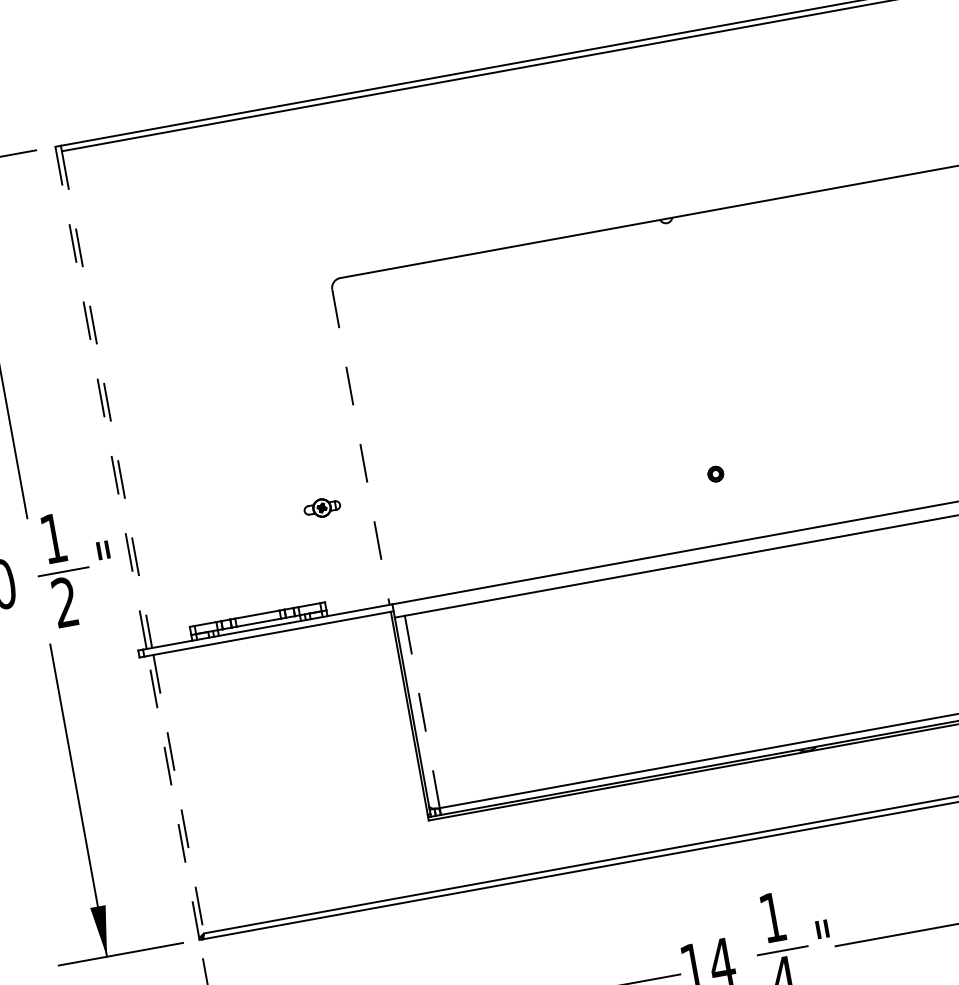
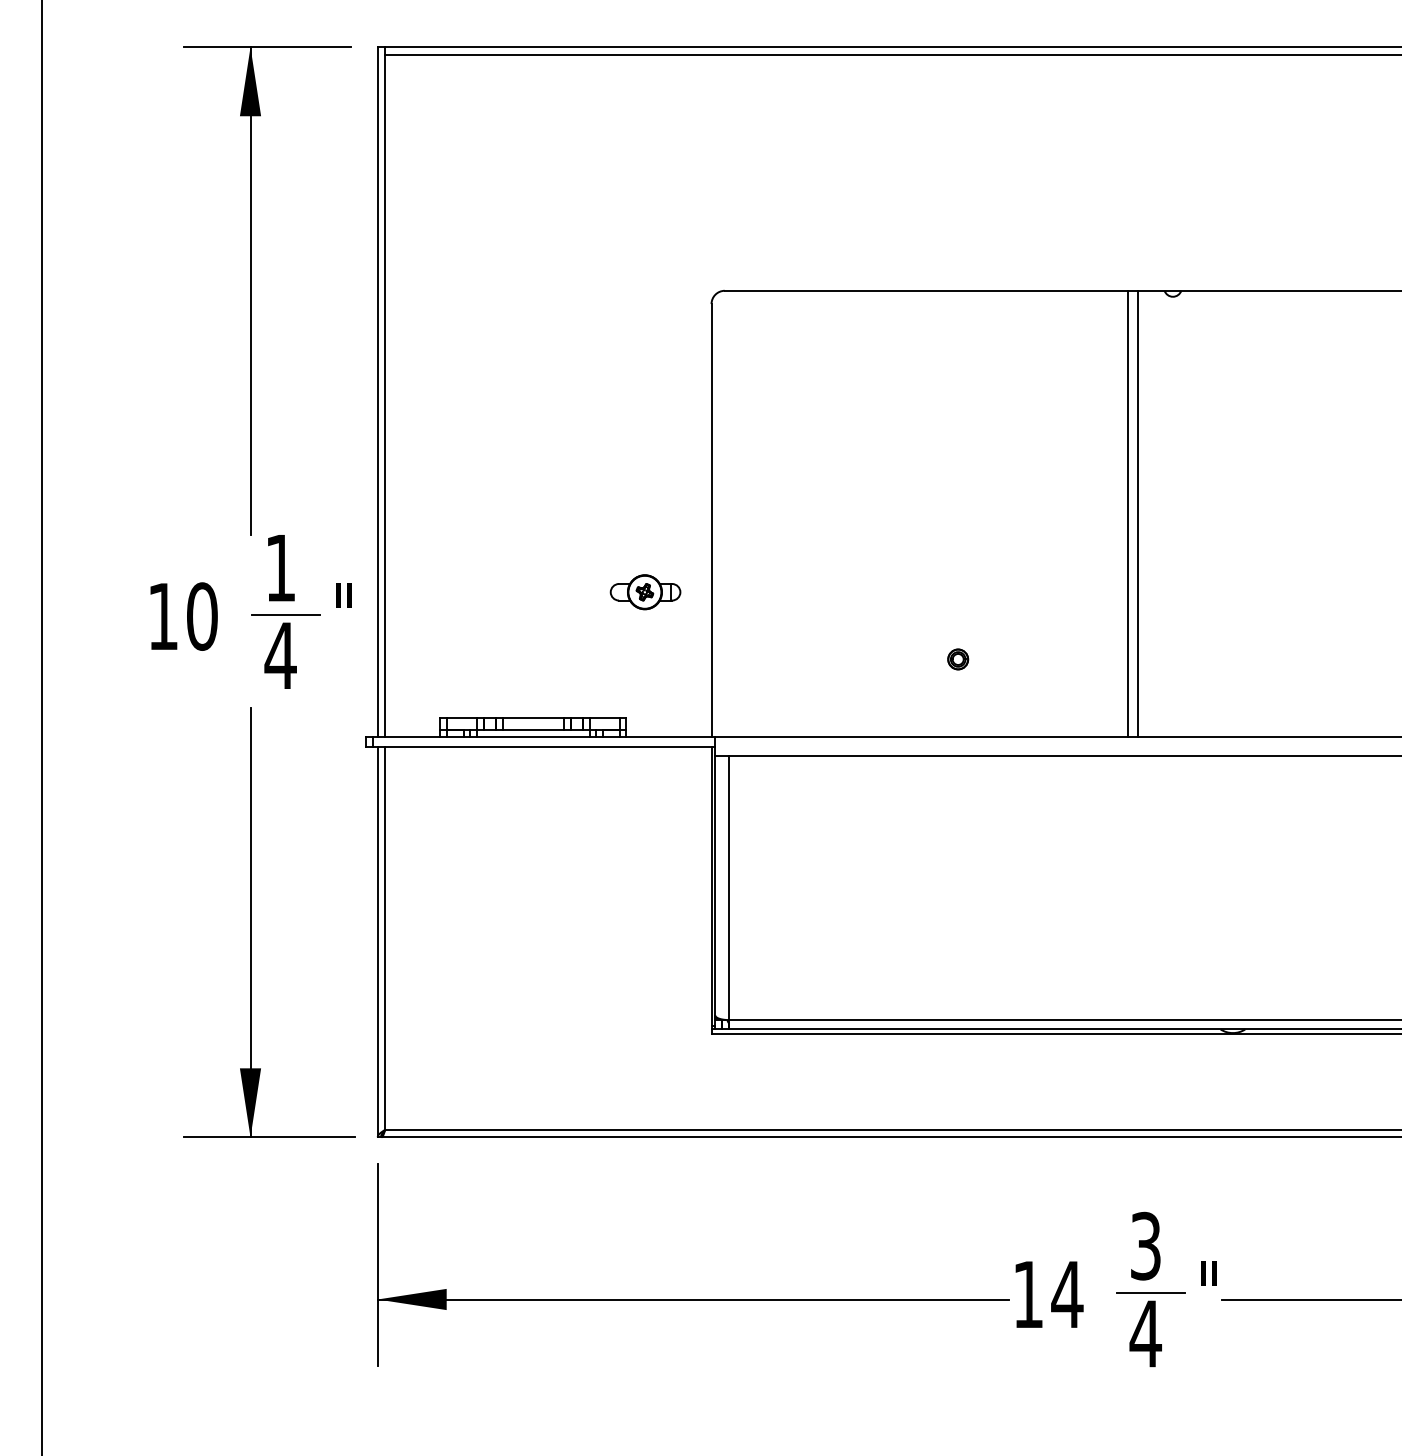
line: (669, 385) -> (1137, 513), added
line: (663, 386) -> (1128, 513), added
line: (100, 397) -> (377, 391), dashed -> solid
line: (107, 399) -> (385, 396), dashed -> solid
line: (360, 446) -> (711, 520), dashed -> solid
part: (716, 474) -> (958, 659), moved
part: (322, 508) -> (645, 592), size x1.43
text: (65, 601) -> (280, 654), 2 -> 4
line: (422, 712) -> (729, 888), dashed -> solid
line: (178, 794) -> (385, 938), dashed -> solid
line: (173, 797) -> (377, 941), dashed -> solid
text: (772, 917) -> (1145, 1245), 1 -> 3

